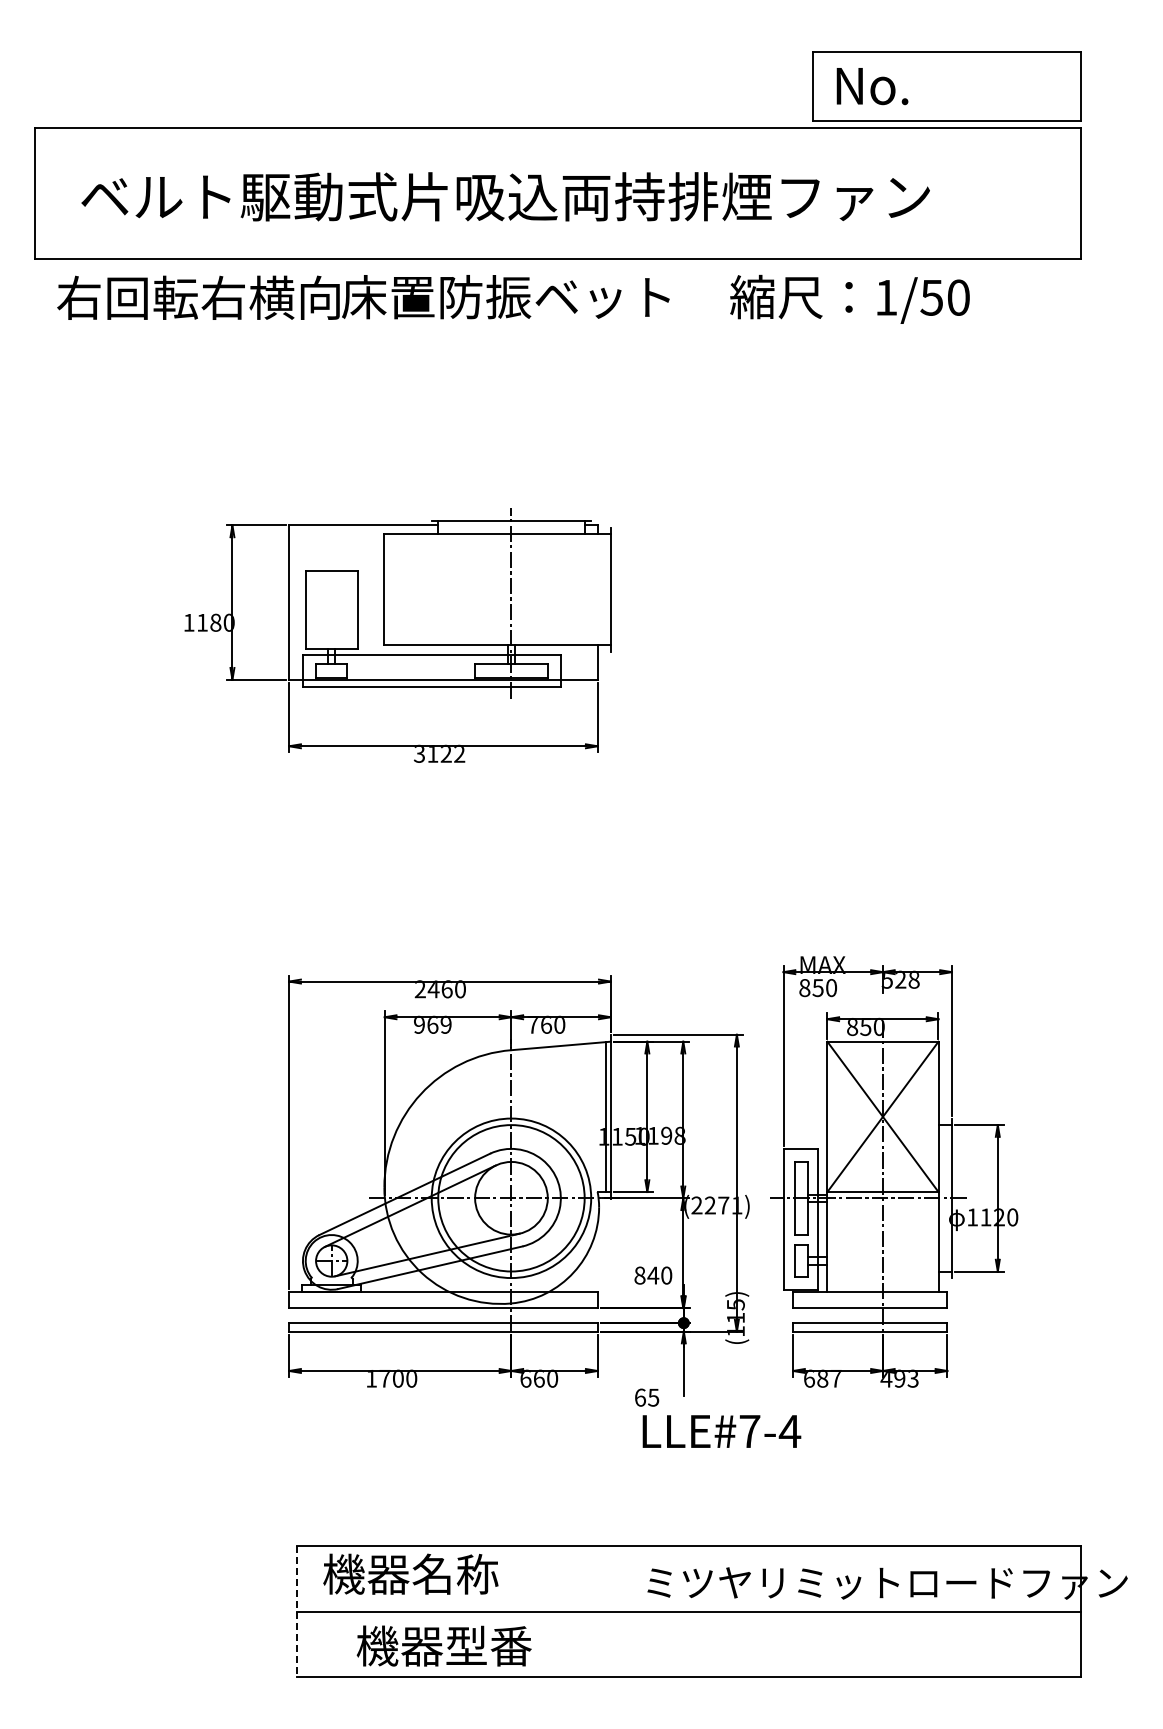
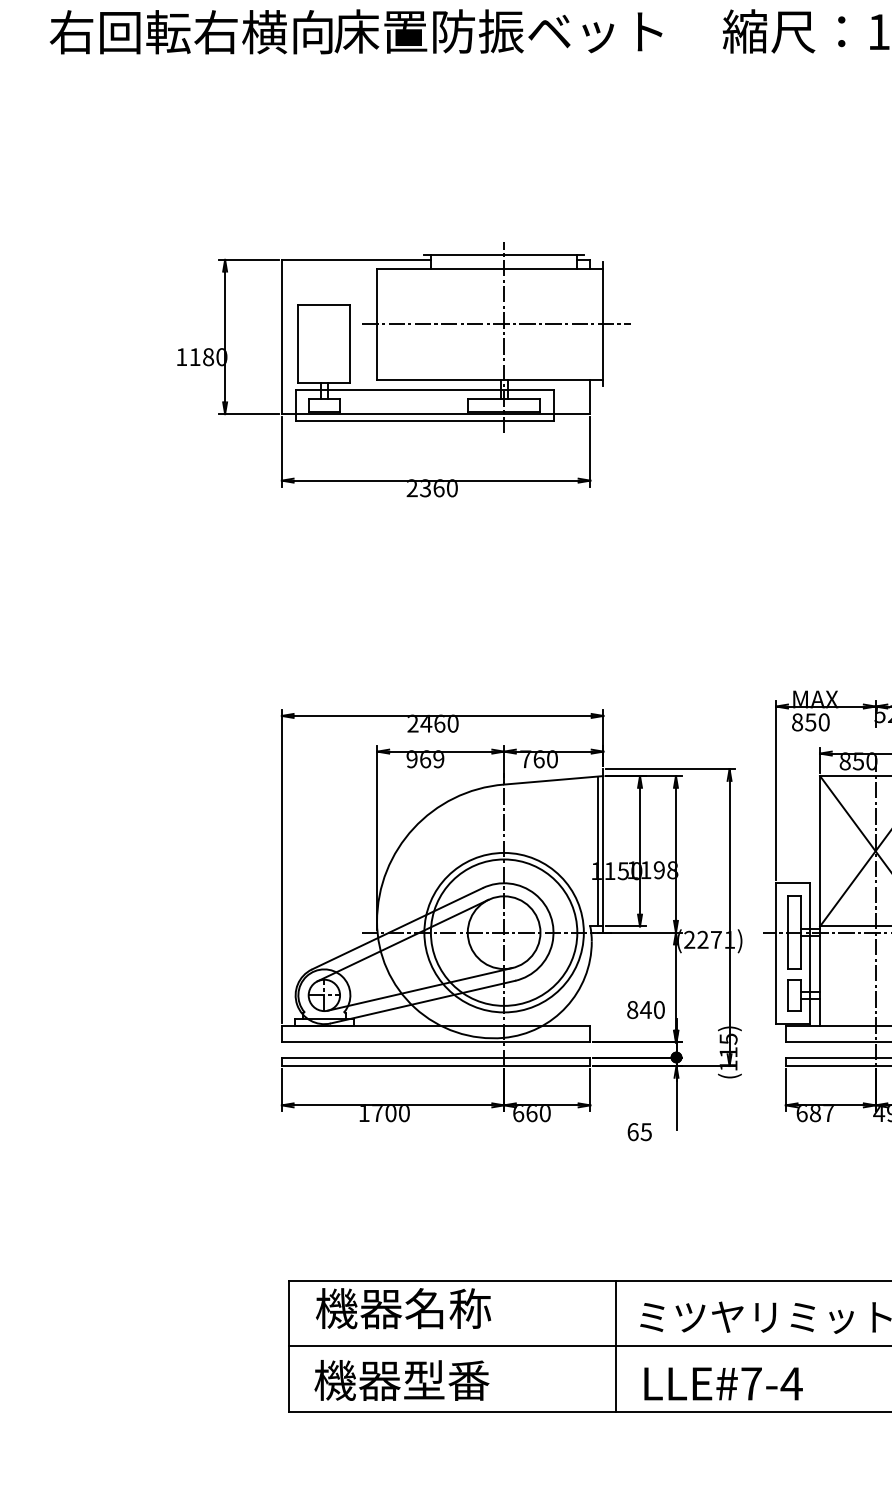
line: (503, 589) -> (496, 323), added
text: (439, 753) -> (432, 487), 3122 -> 2360
text: (721, 1431) -> (723, 1383), moved
line: (623, 1611) -> (616, 1345), added
line: (296, 1612) -> (289, 1346), dashed -> solid
text: (443, 1645) -> (401, 1379), moved

